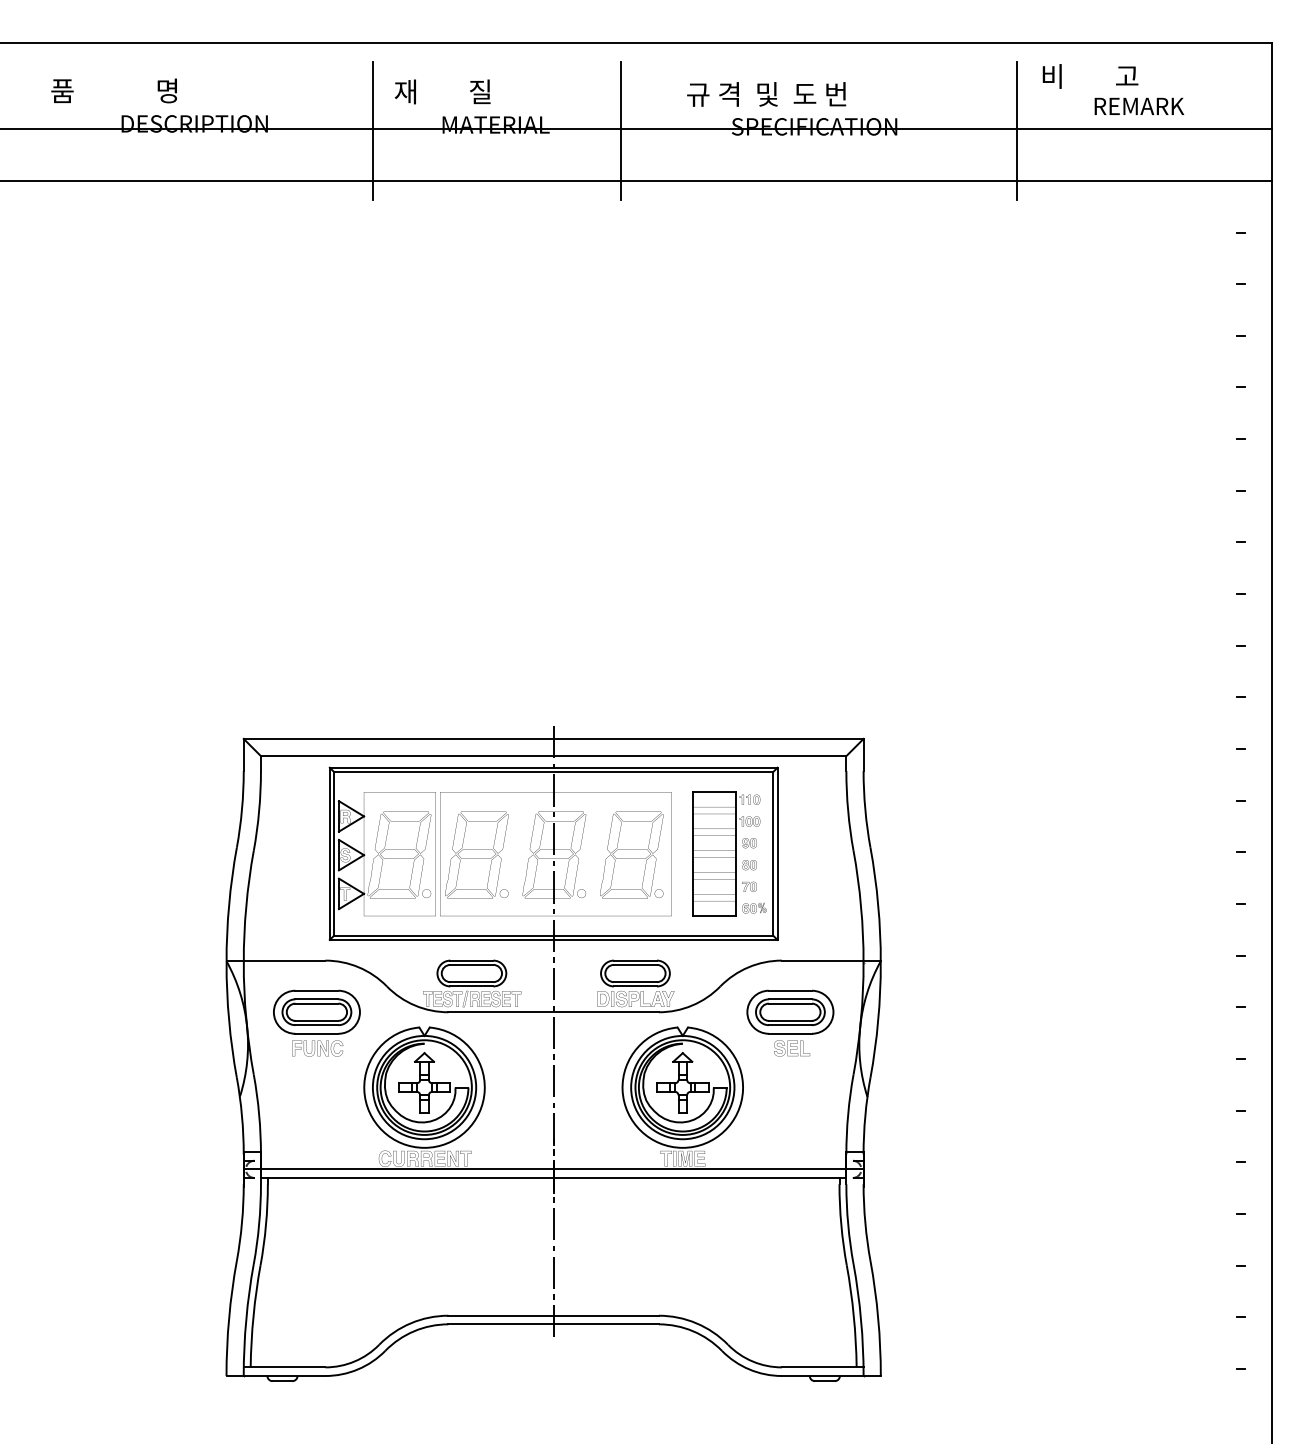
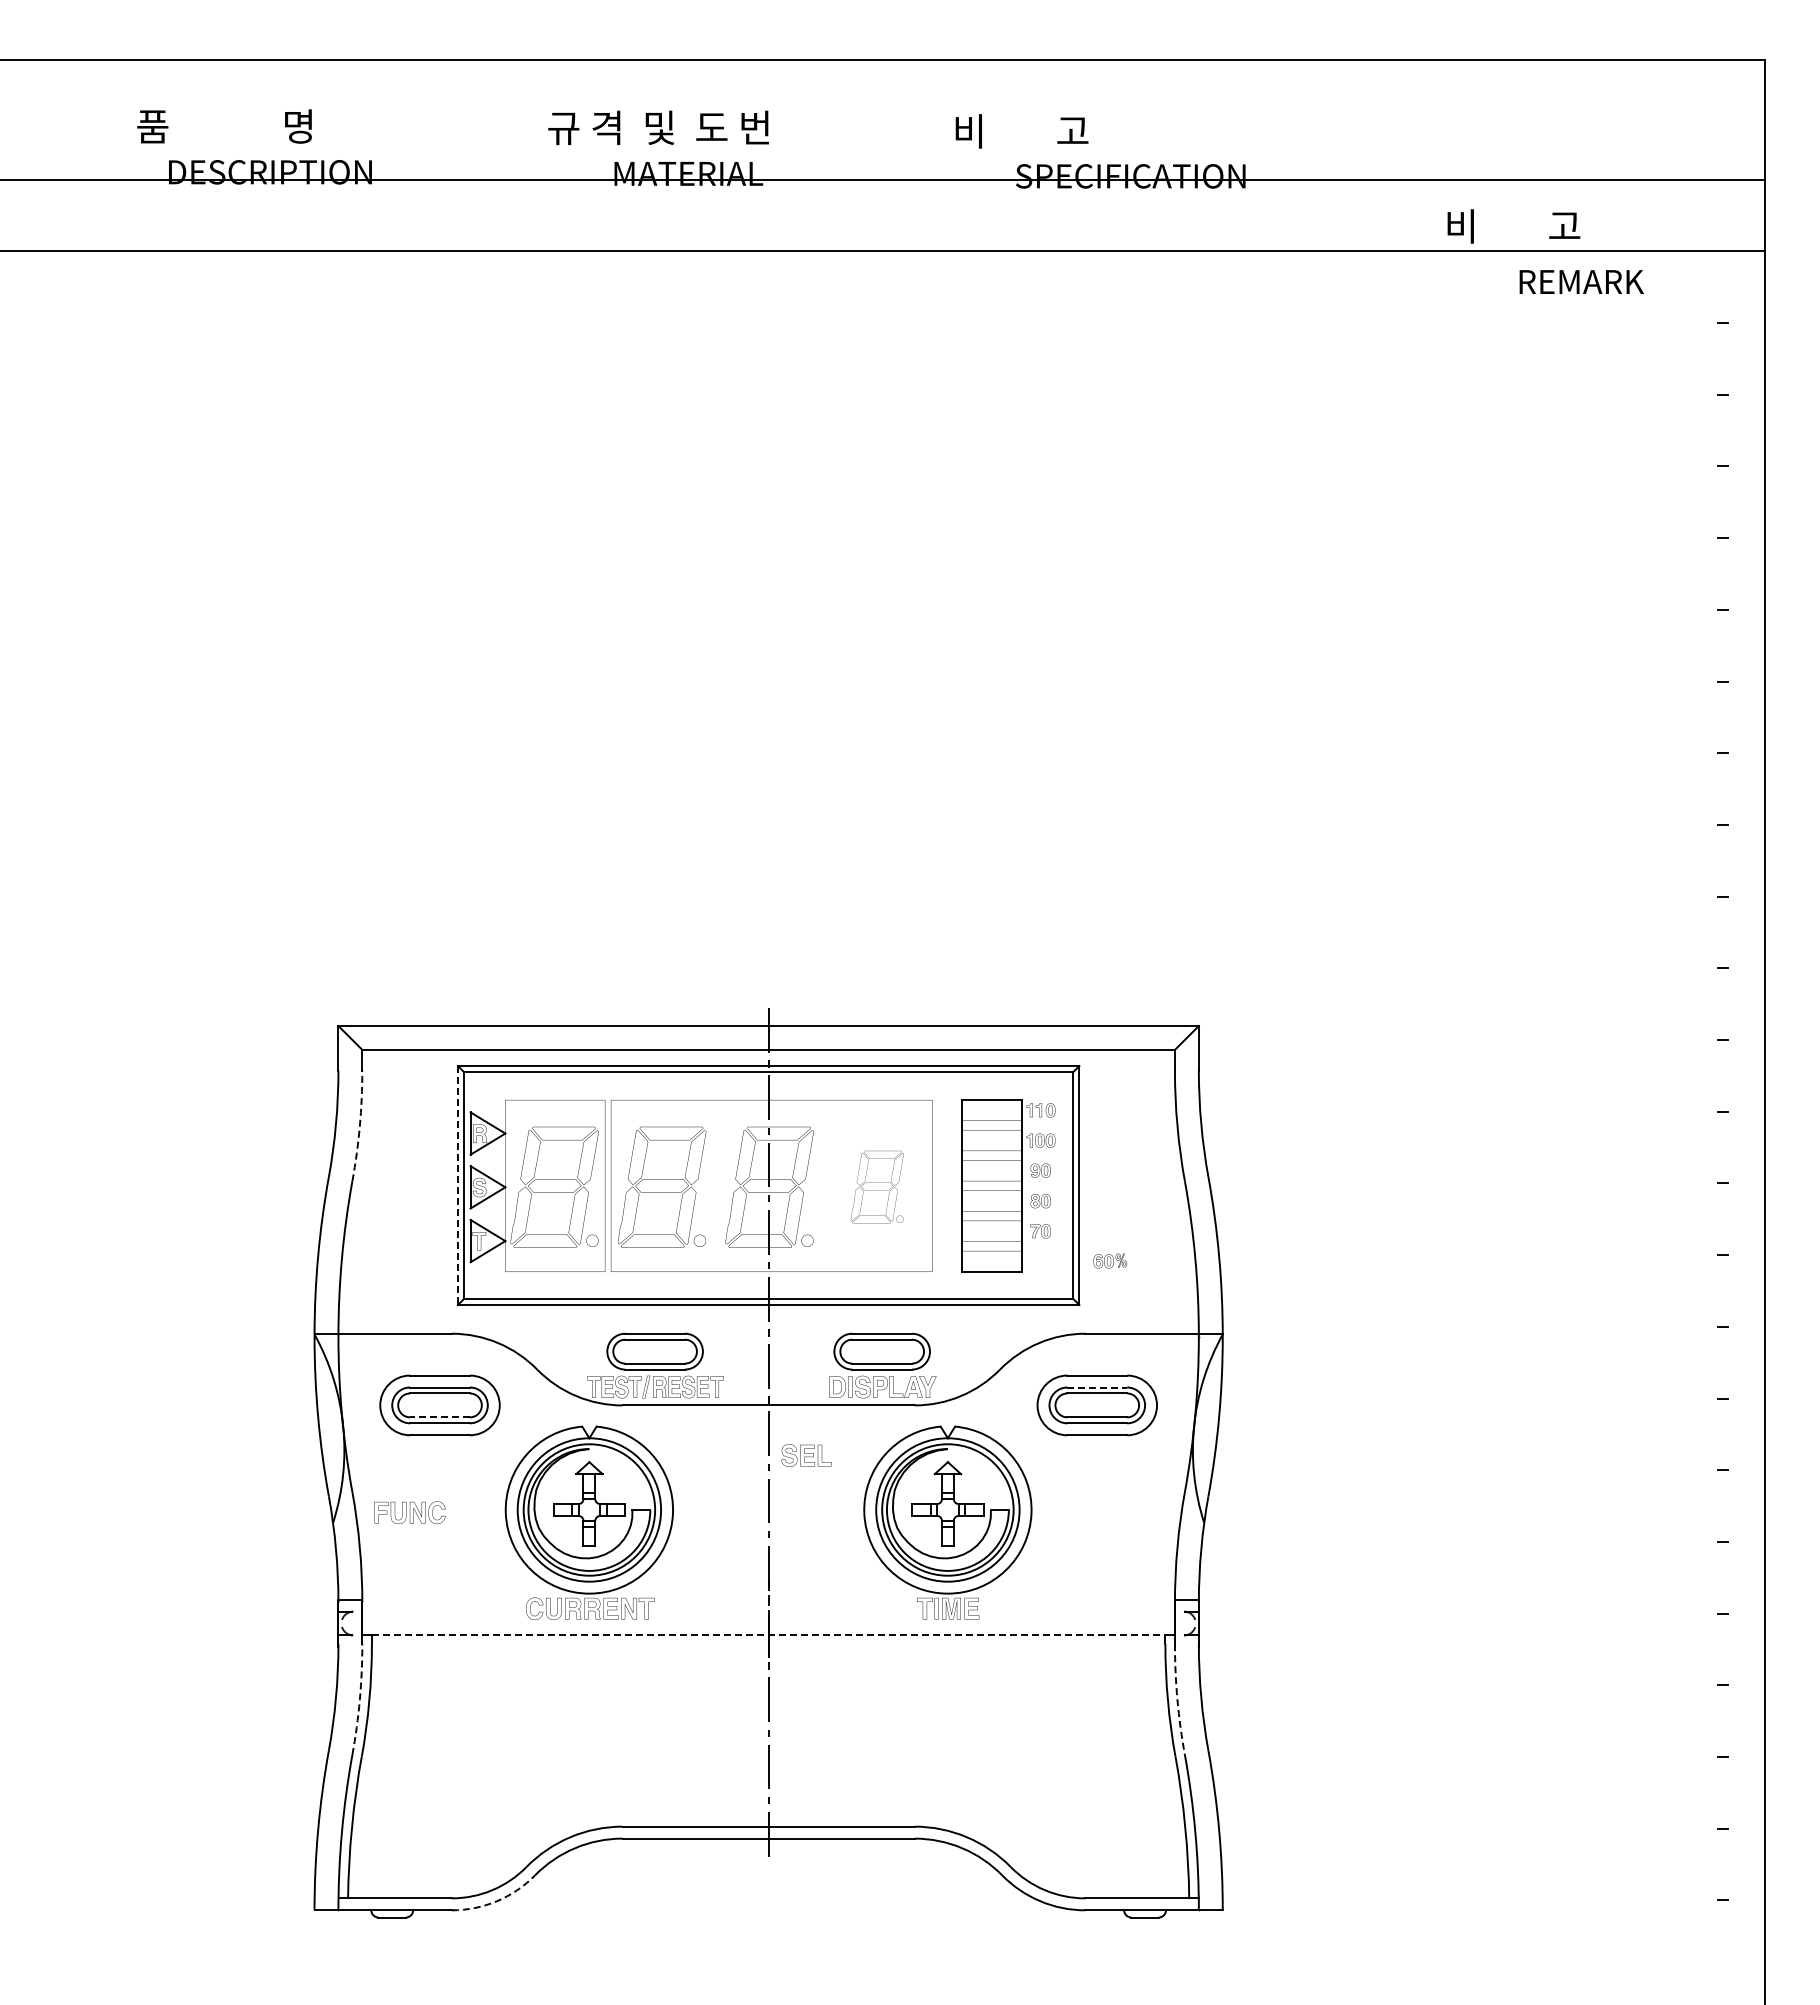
text: (1090, 76) -> (1513, 226), moved
text: (114, 90) -> (224, 126), moved
text: (474, 91) -> (658, 127), 재        질 -> 규 격  및  도 번
text: (766, 94) -> (1063, 131), 규 격  및  도 번 -> 비        고
text: (1139, 106) -> (1581, 281), moved
line: (373, 130) -> (518, 181), removed
line: (621, 130) -> (862, 181), removed
line: (1017, 130) -> (1412, 181), removed
arc: (258, 811) -> (359, 1126), solid -> dashed
line: (329, 853) -> (457, 1185), solid -> dashed
part: (632, 854) -> (877, 1186), size x0.6
part: (754, 907) -> (1110, 1260), moved
line: (790, 999) -> (1097, 1387), solid -> dashed
line: (317, 1020) -> (440, 1417), solid -> dashed
part: (317, 1048) -> (409, 1512), moved
part: (792, 1048) -> (806, 1455), moved
line: (553, 1169) -> (768, 1623), removed
line: (553, 1178) -> (768, 1635), solid -> dashed
arc: (258, 1224) -> (359, 1699), solid -> dashed
arc: (848, 1224) -> (1177, 1699), solid -> dashed
arc: (358, 1369) -> (497, 1901), solid -> dashed

